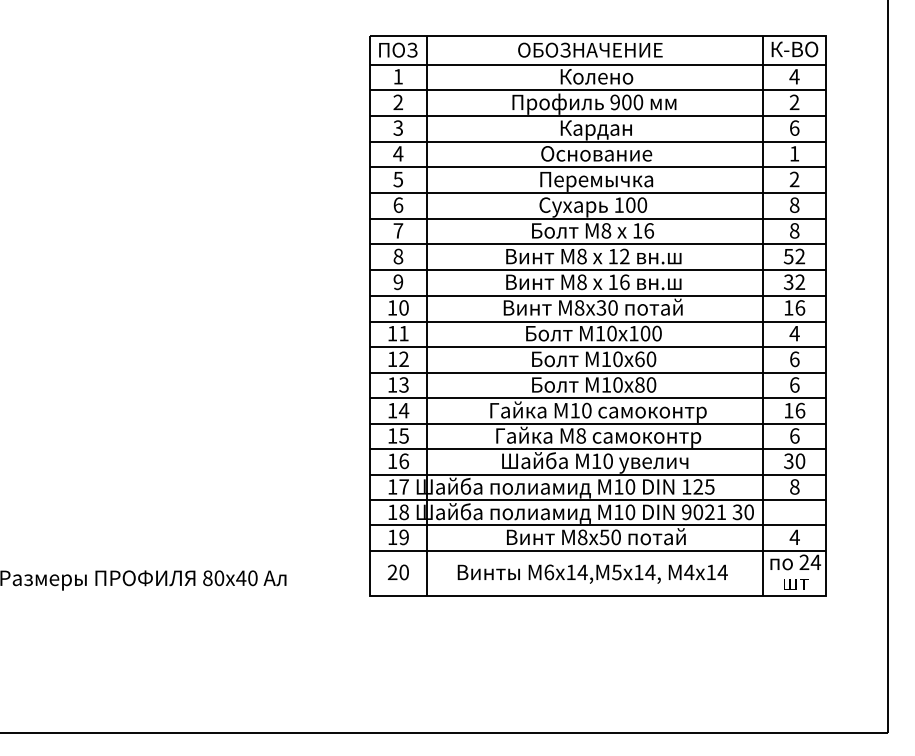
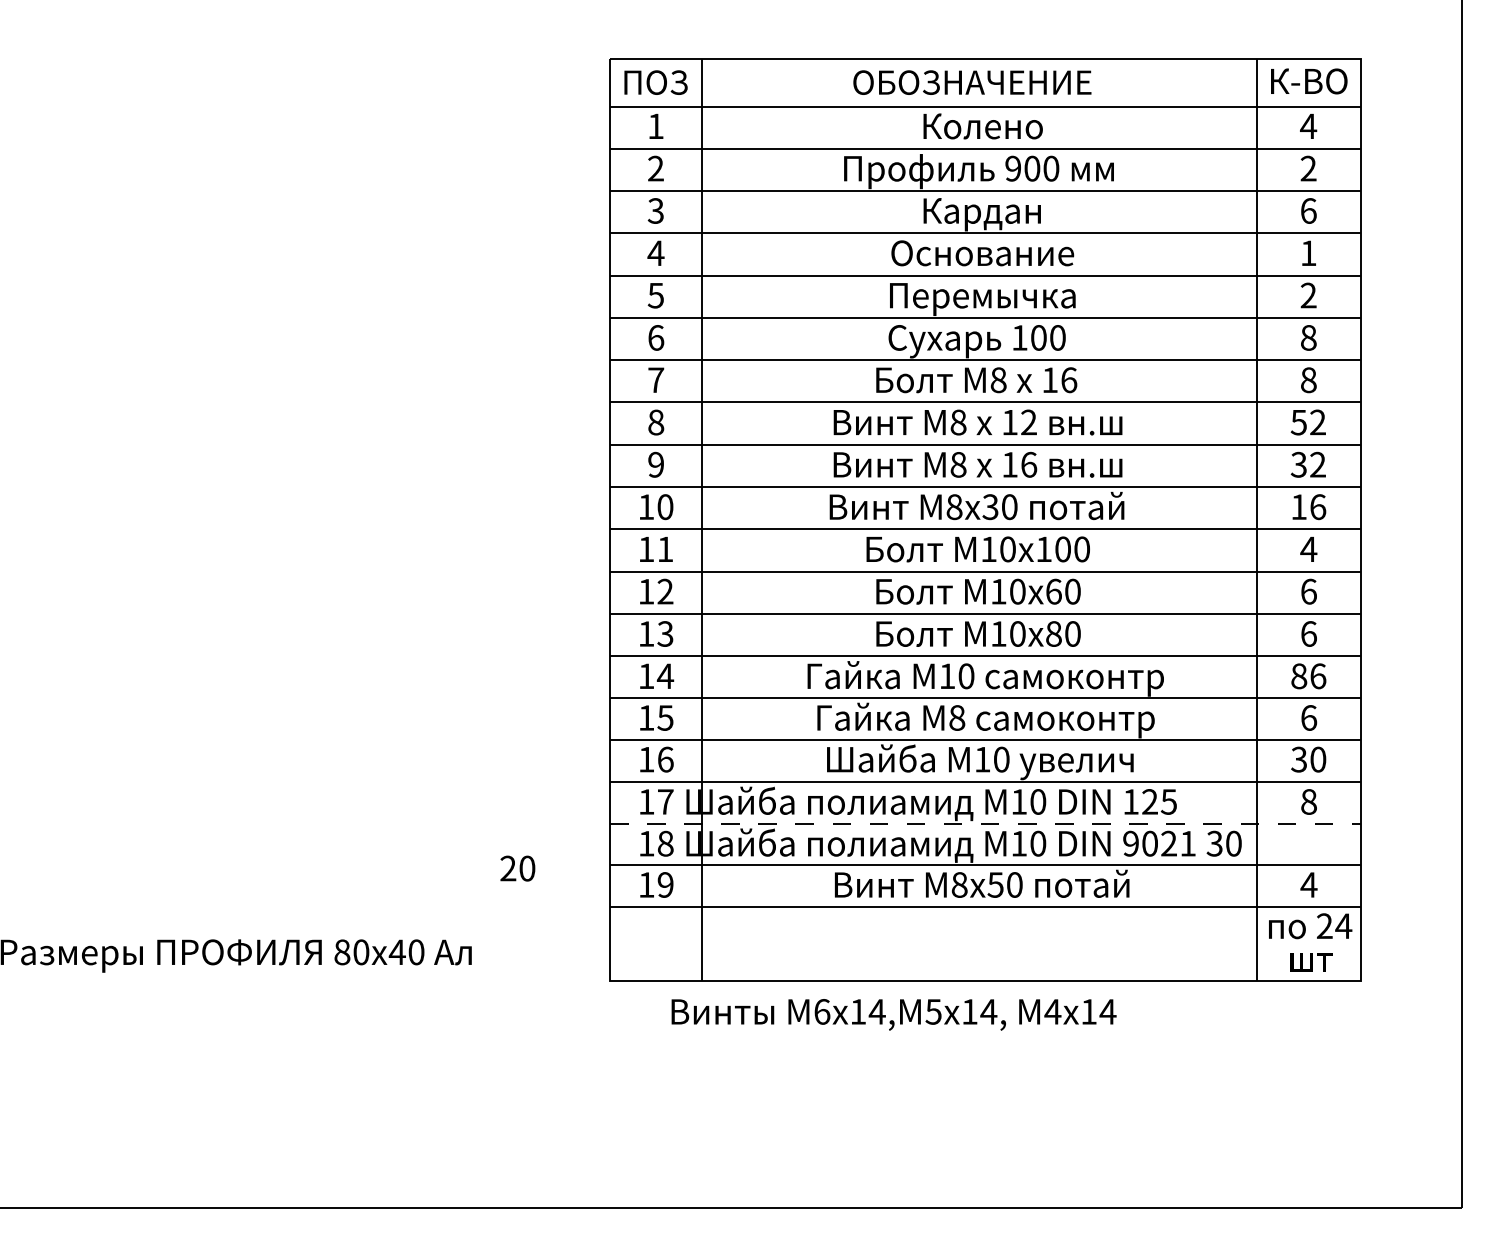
text: (788, 410) -> (1298, 676), 16 -> 86
line: (598, 500) -> (985, 824), solid -> dashed
text: (397, 572) -> (516, 868), moved
text: (592, 573) -> (893, 1013), moved

